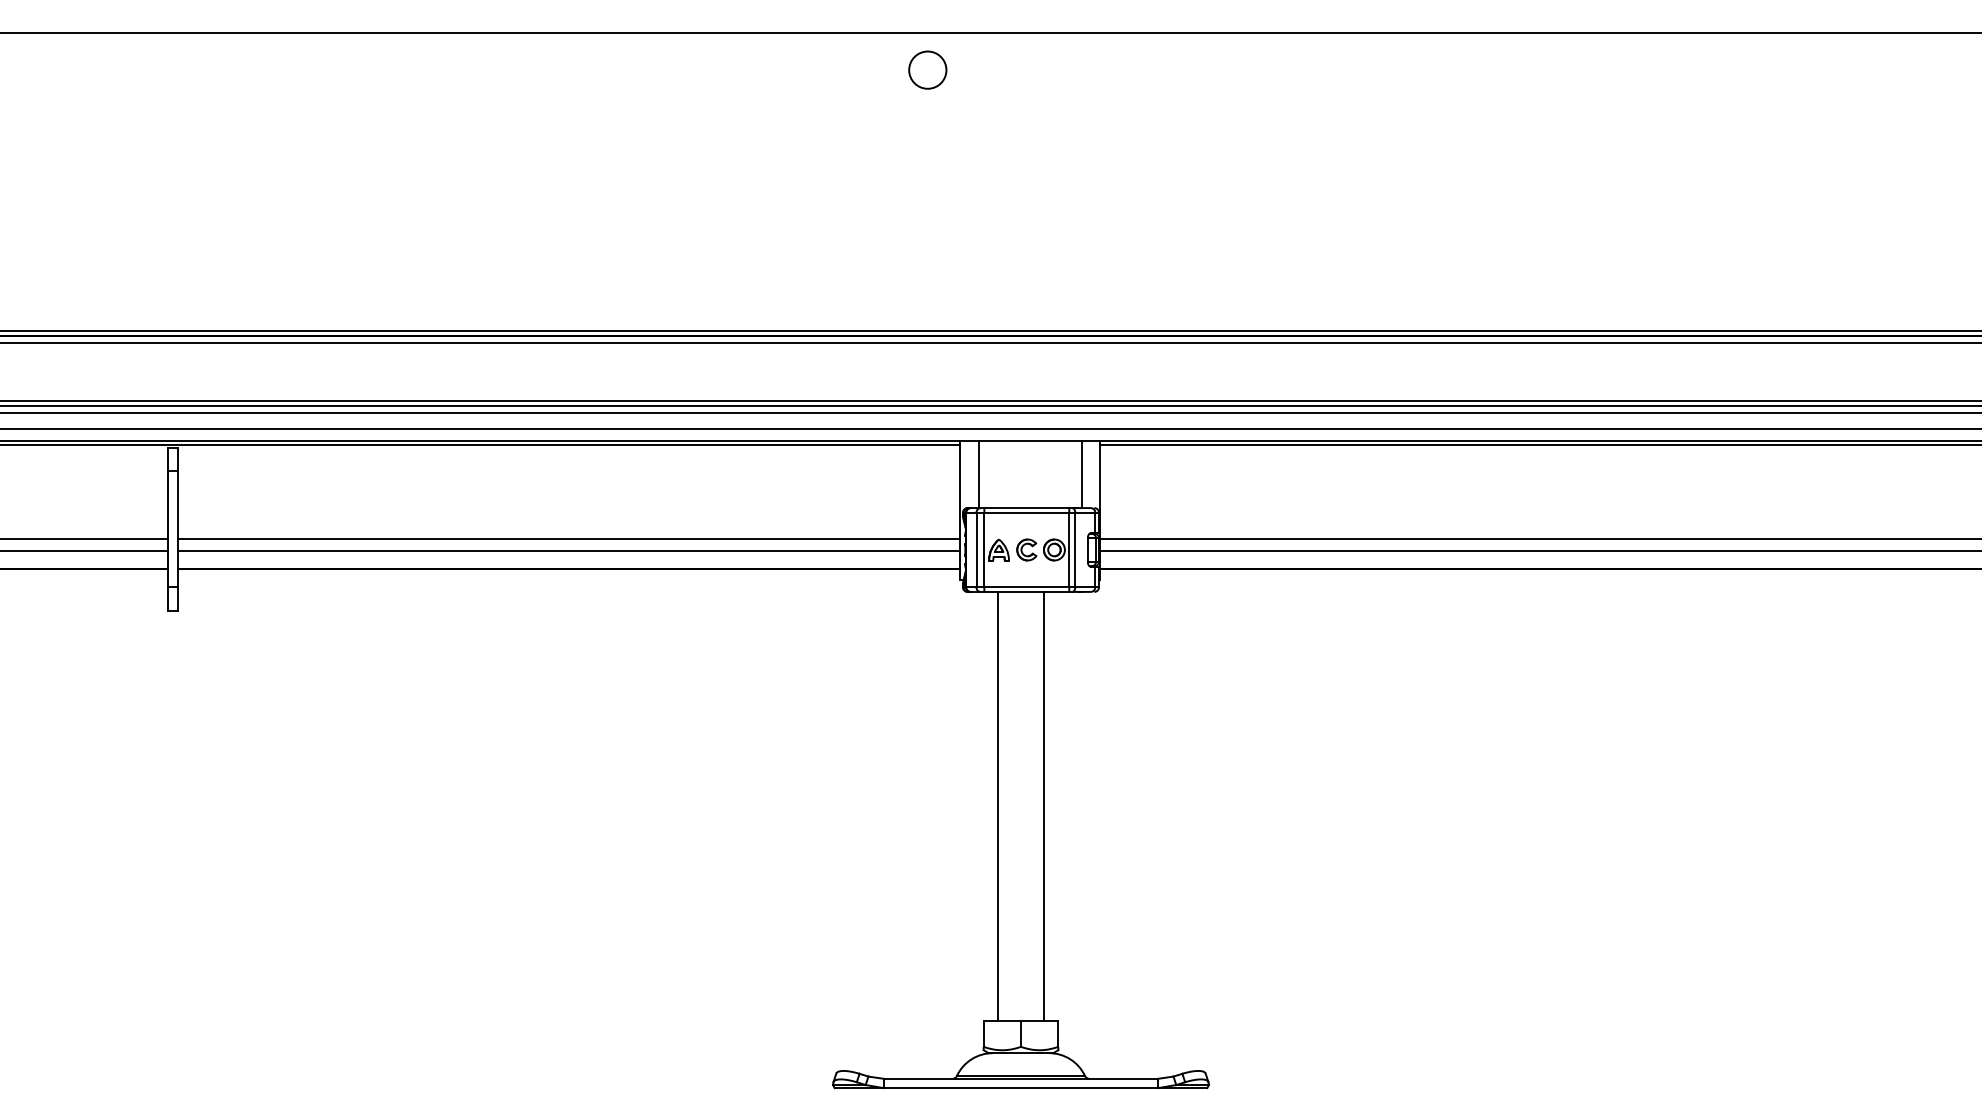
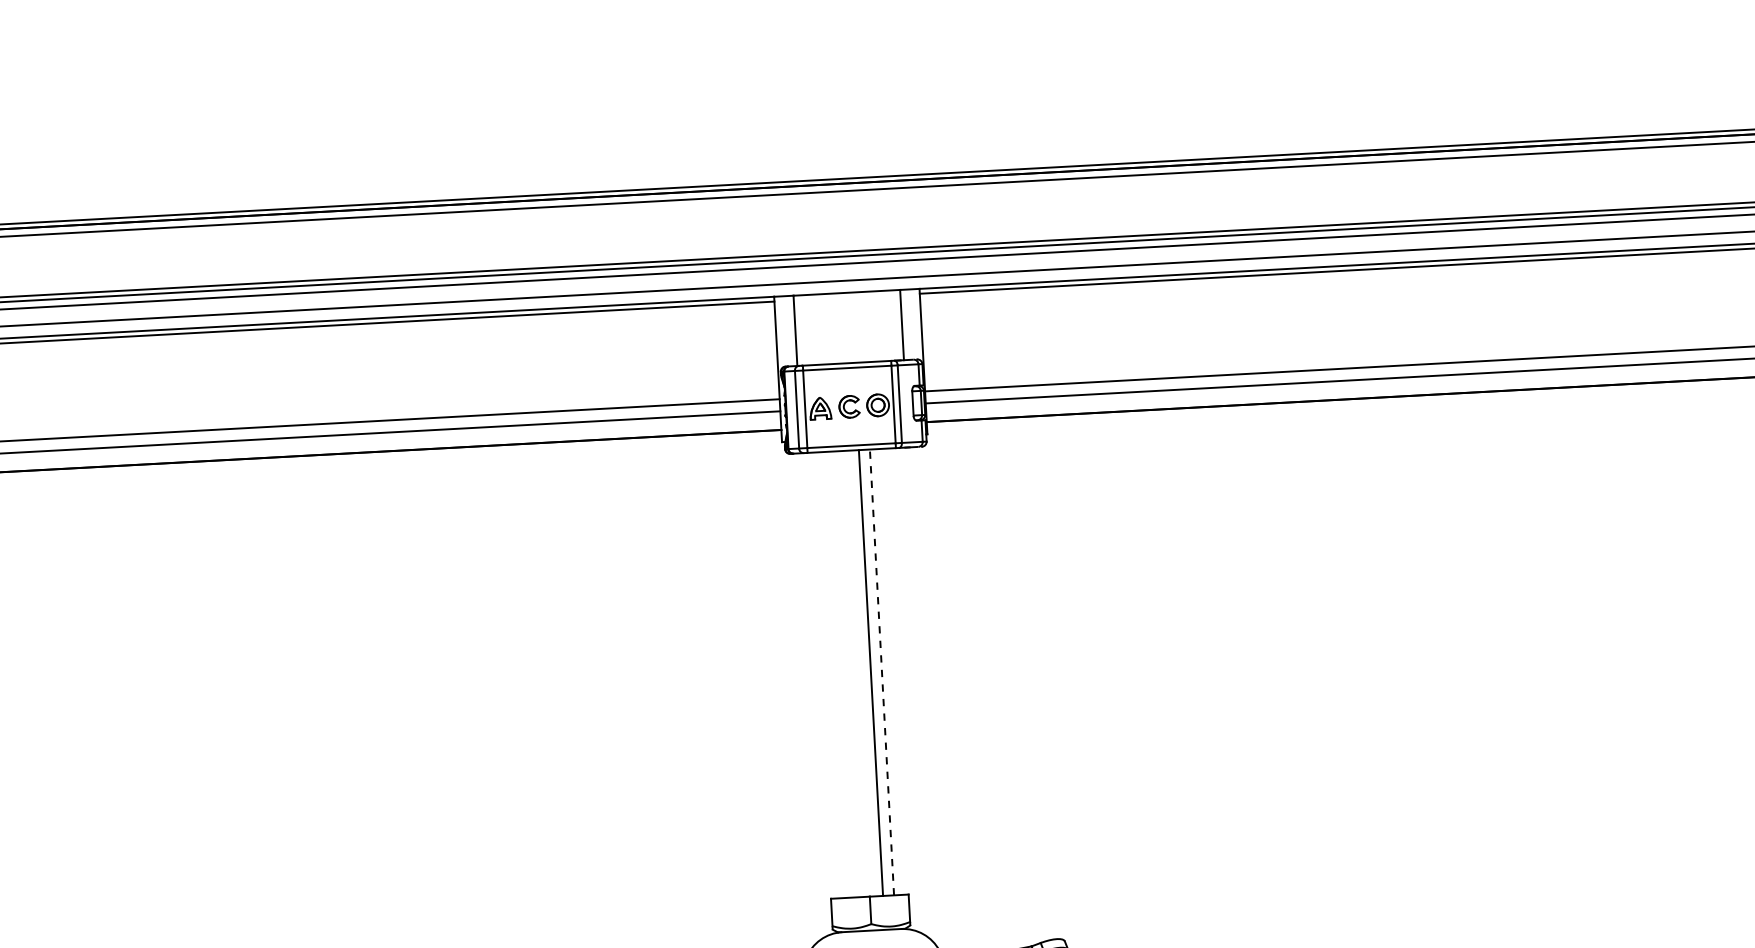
line: (997, 805) -> (870, 672), moved
line: (1044, 805) -> (882, 671), solid -> dashed

